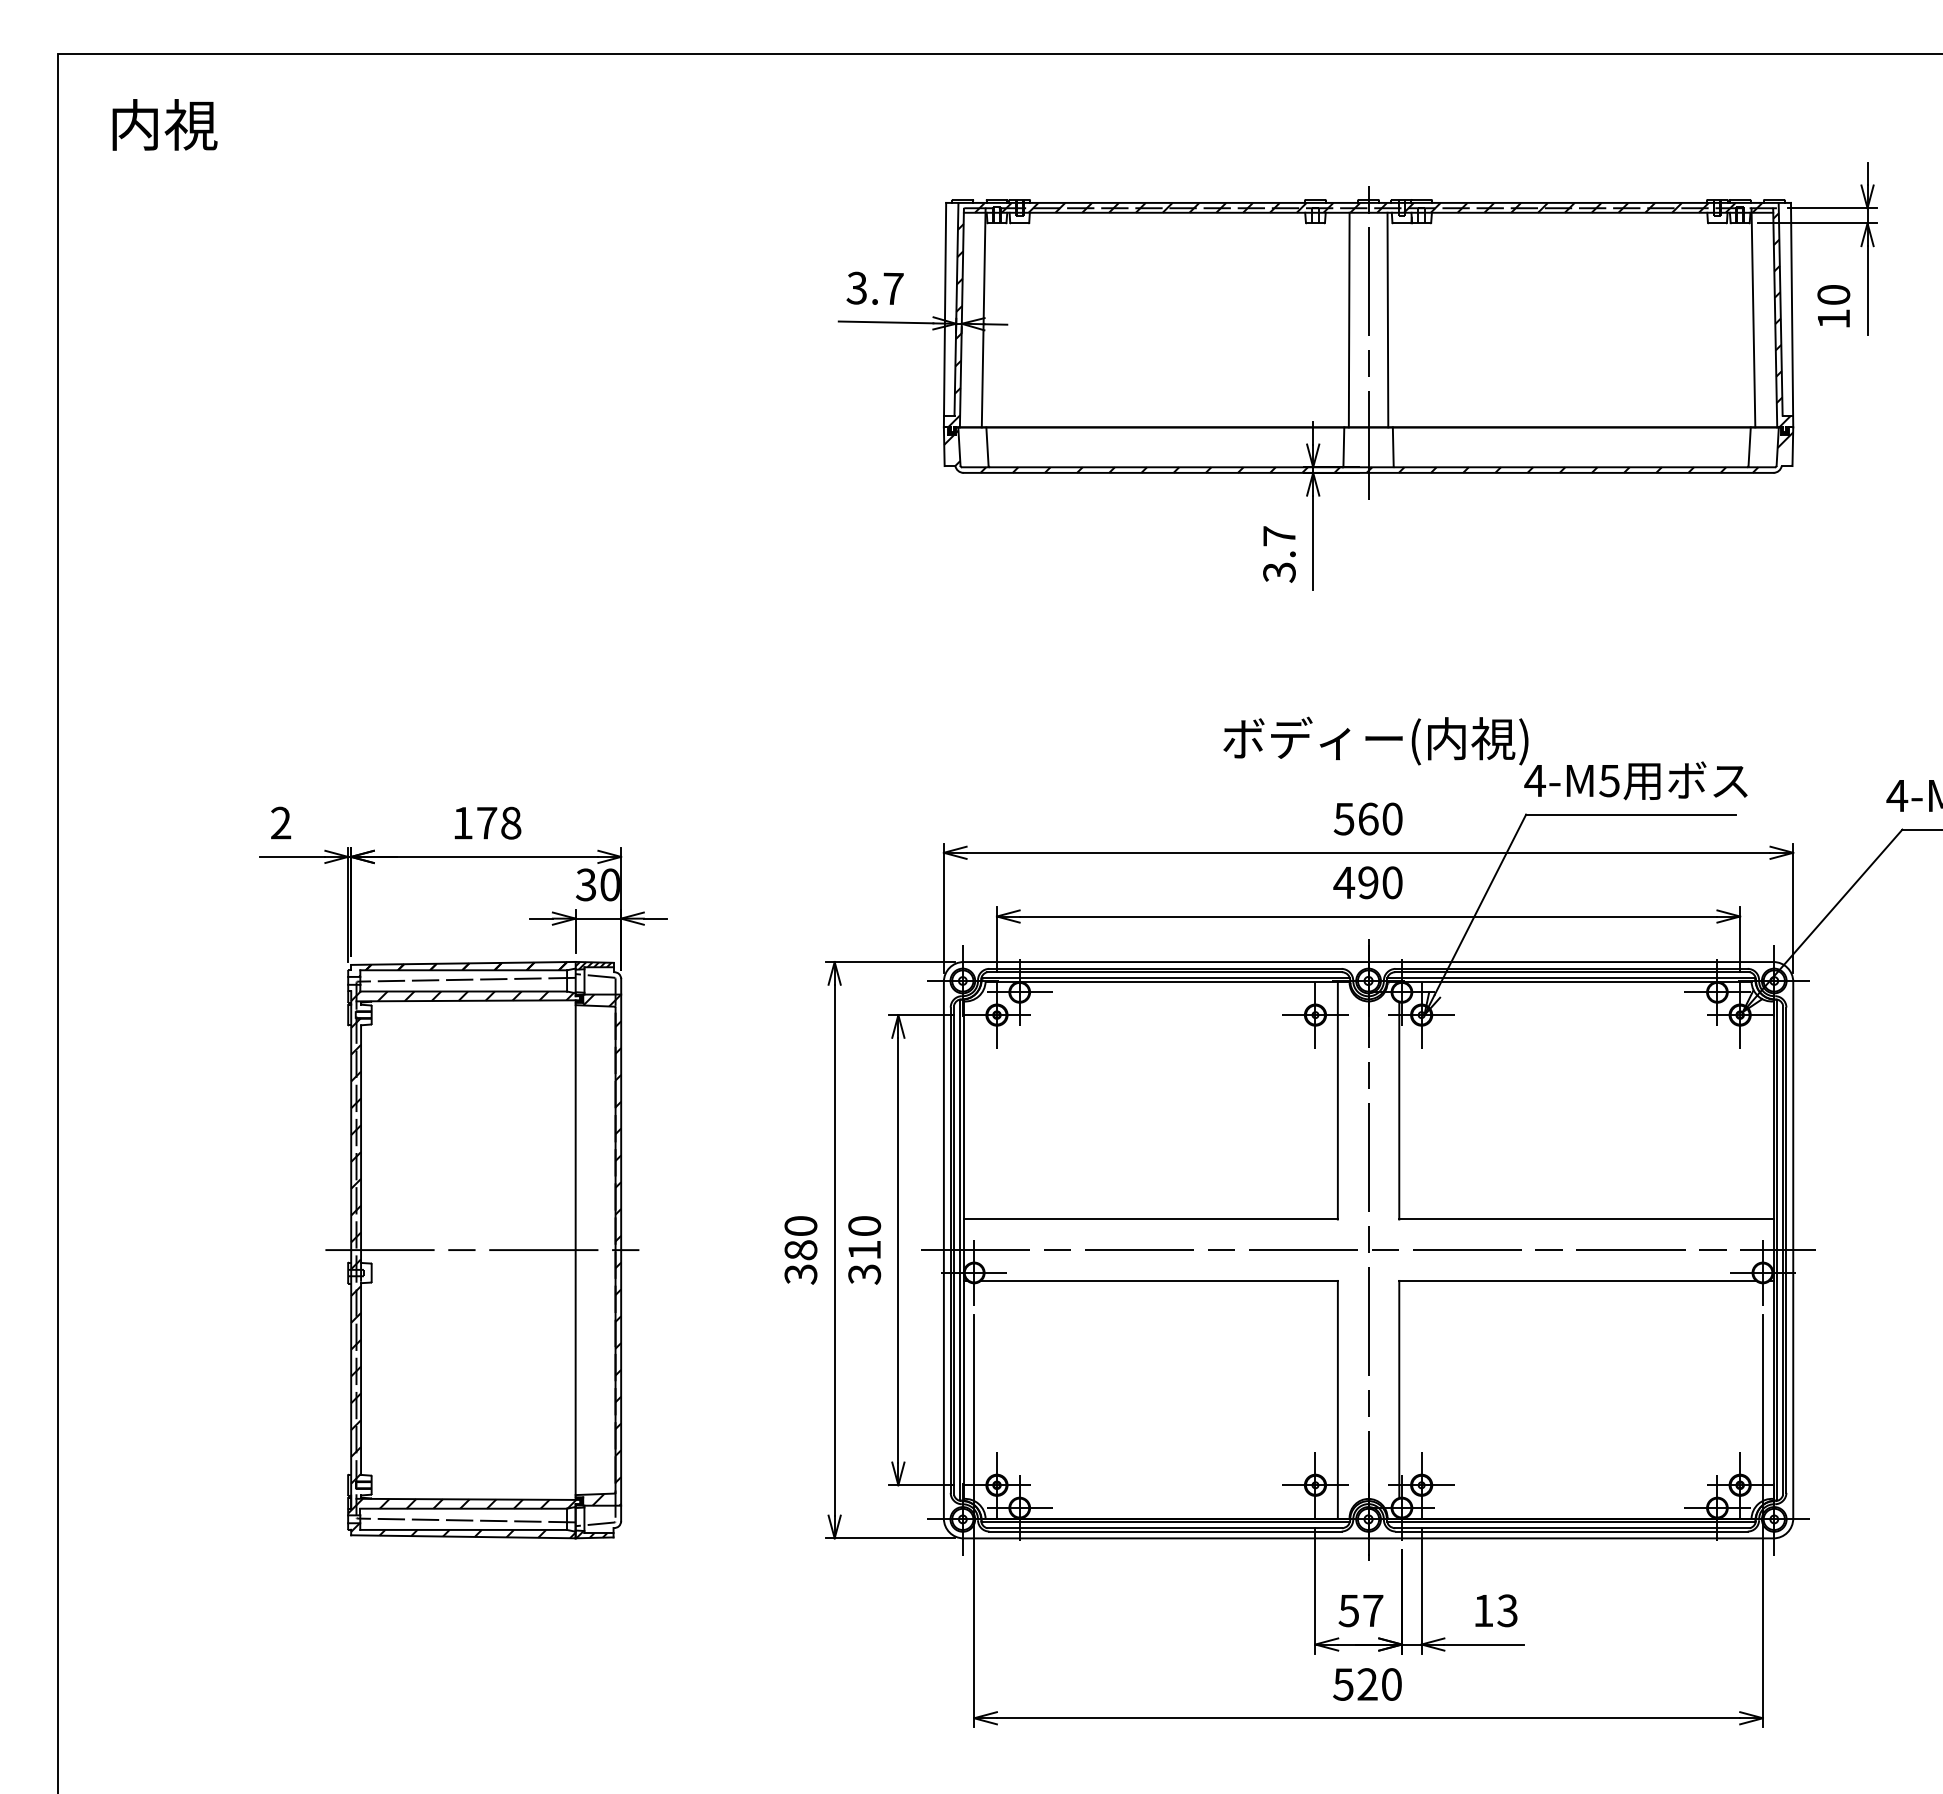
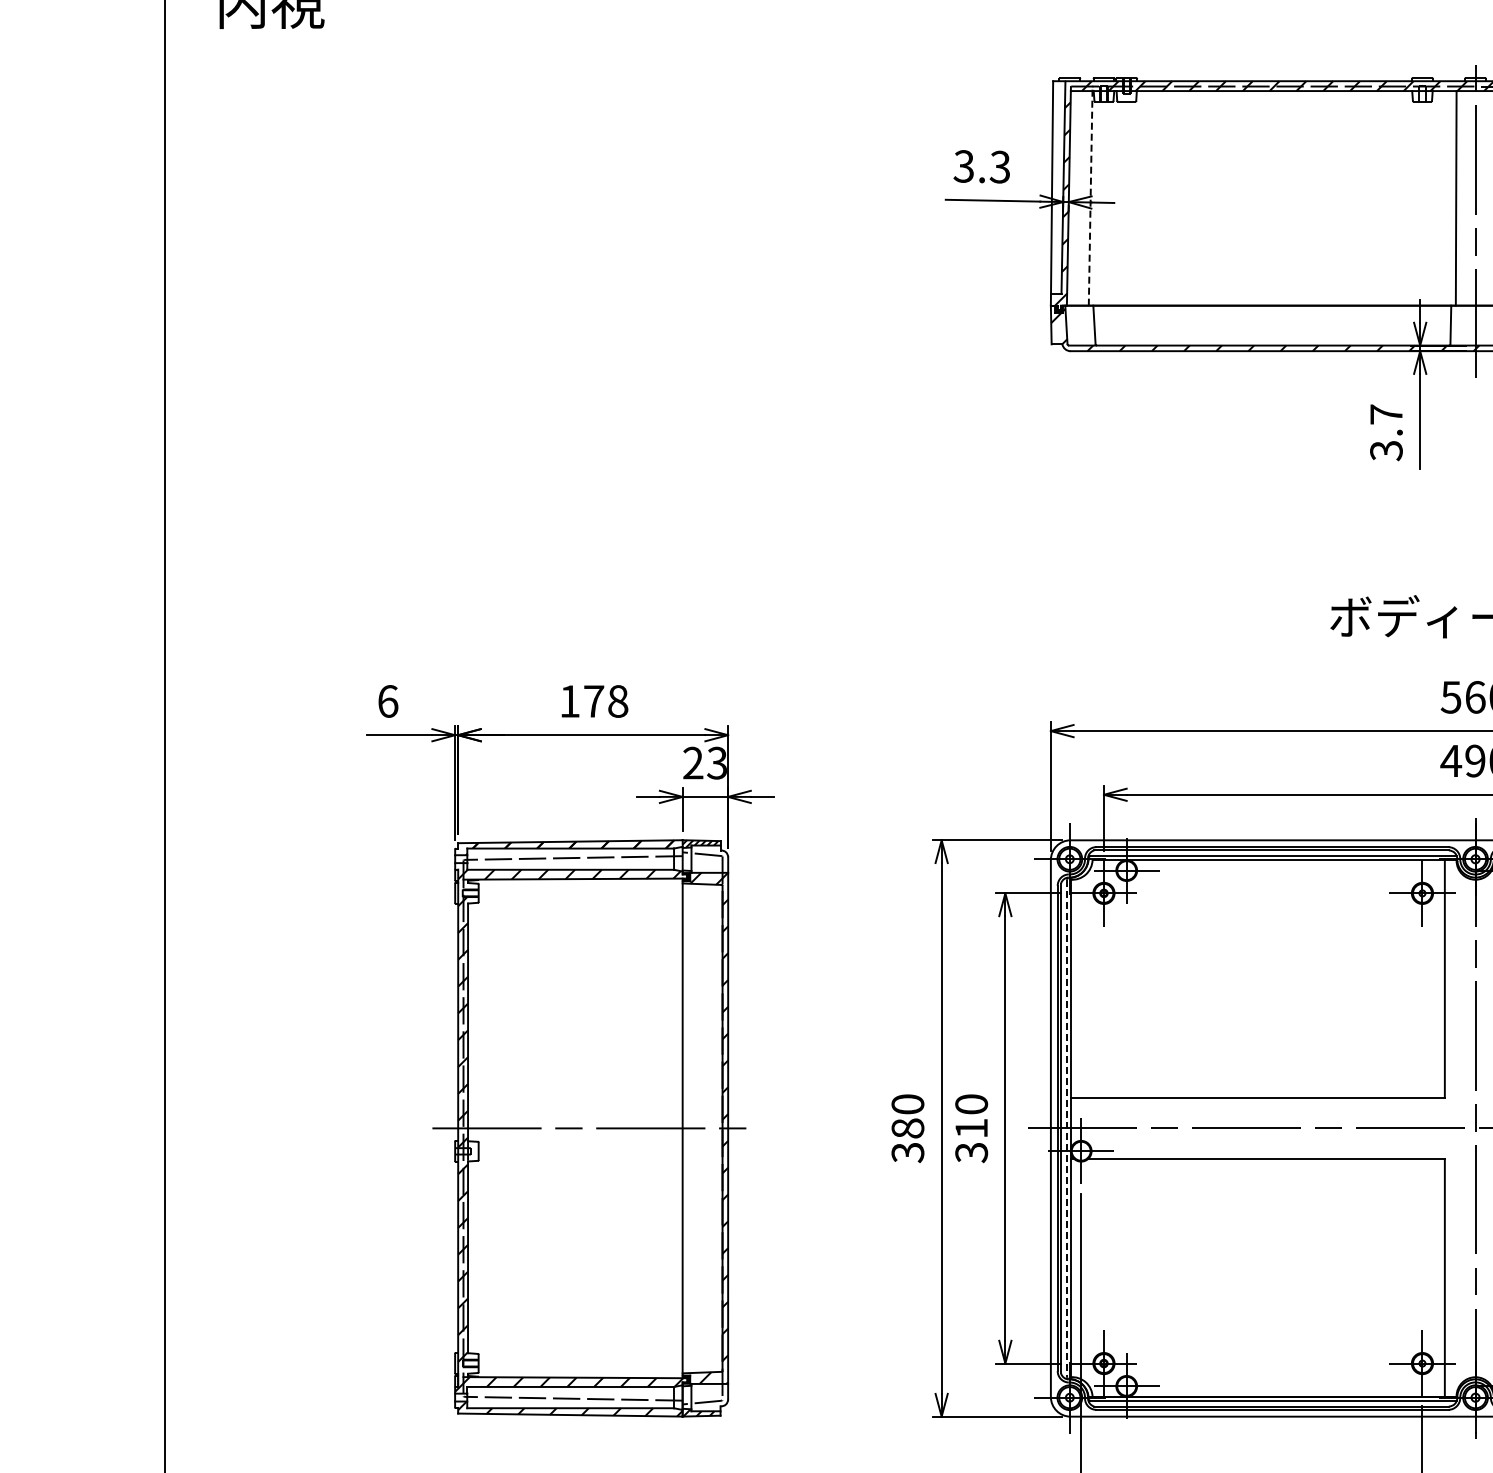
text: (892, 288) -> (999, 166), 3.7 -> 3.3
line: (983, 317) -> (1090, 195), solid -> dashed
text: (281, 822) -> (388, 700), 2 -> 6
text: (597, 884) -> (704, 762), 30 -> 23
line: (959, 1250) -> (1066, 1128), solid -> dashed

